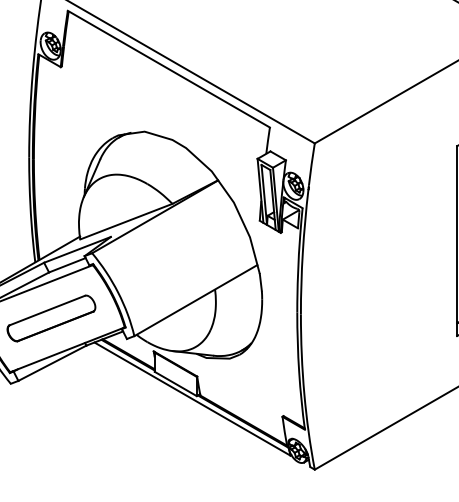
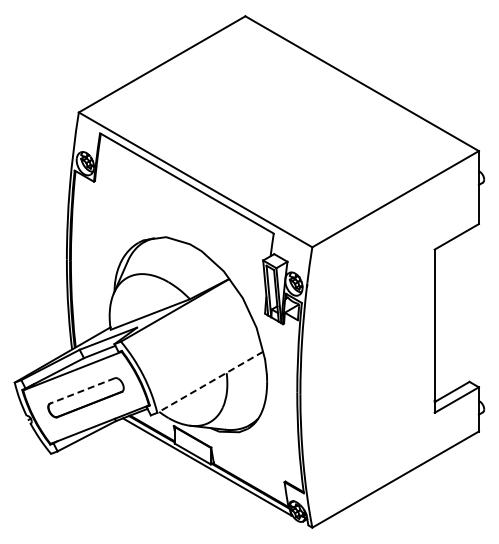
line: (195, 300) -> (209, 382), solid -> dashed
line: (47, 310) -> (82, 390), solid -> dashed

